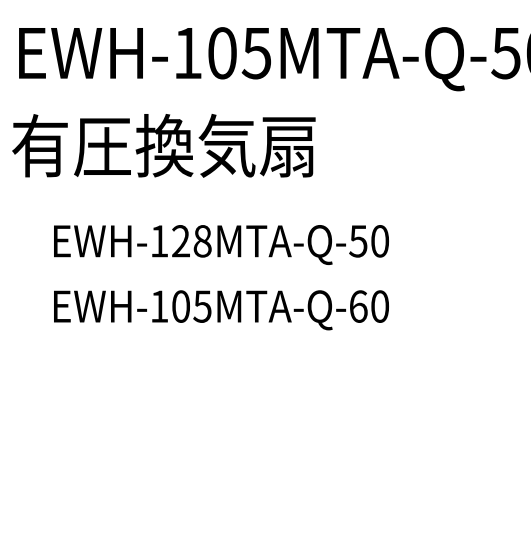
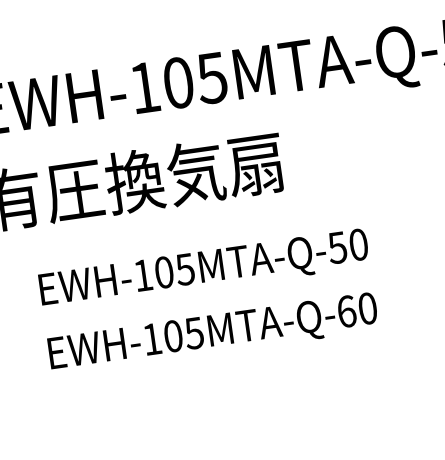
text: (191, 241) -> (174, 271), EWH-128MTA-Q-50 -> EWH-105MTA-Q-50

